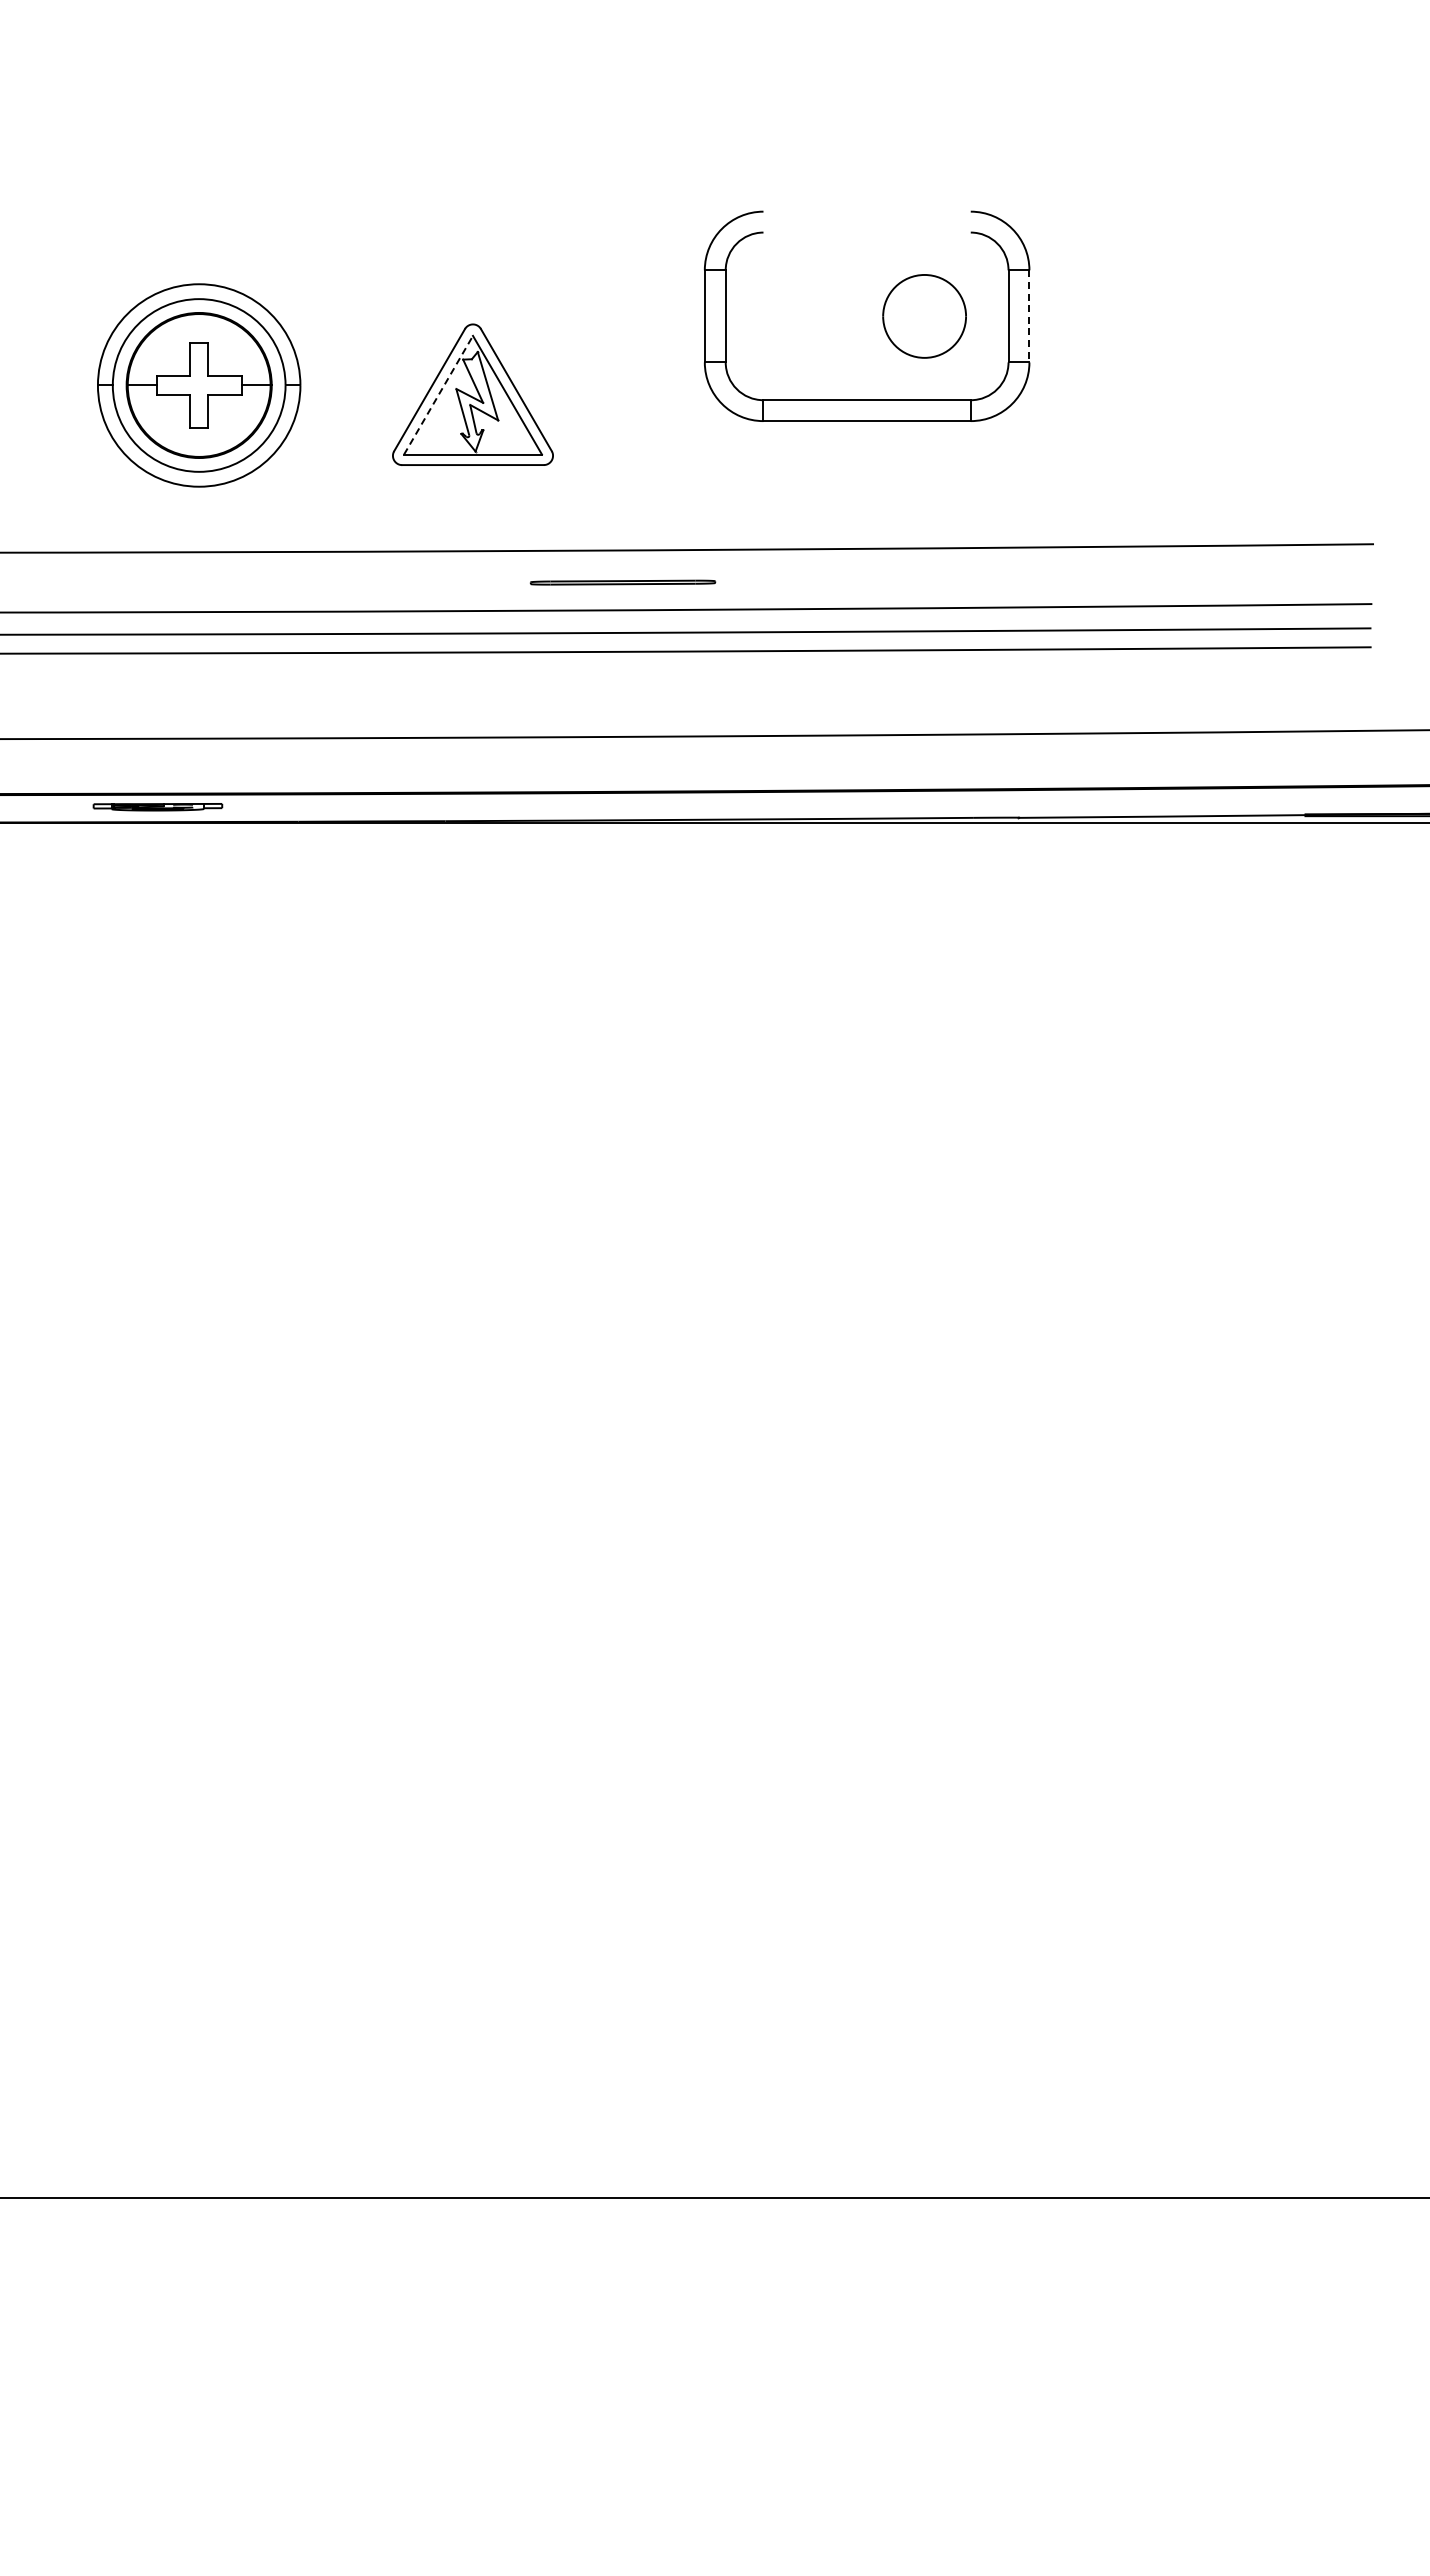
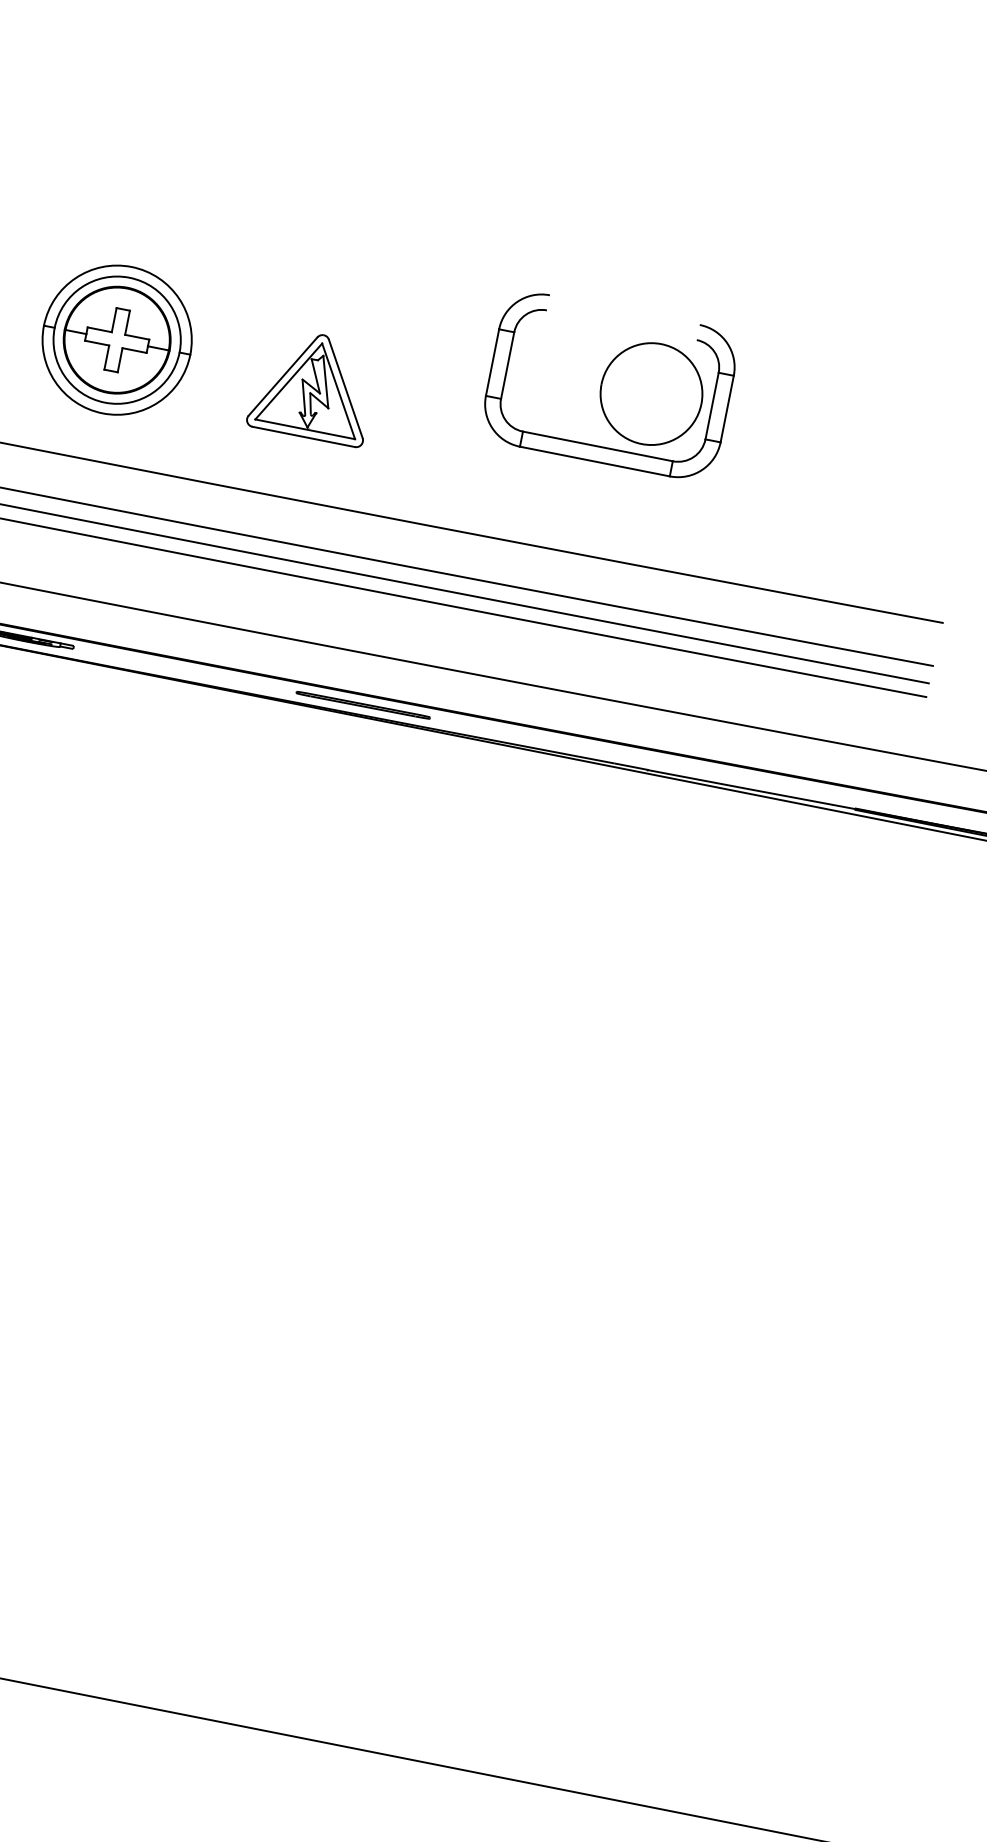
part: (924, 316) -> (651, 394), size x1.67
line: (1029, 316) -> (727, 409), dashed -> solid
line: (438, 395) -> (288, 381), dashed -> solid
part: (622, 582) -> (362, 705), moved

